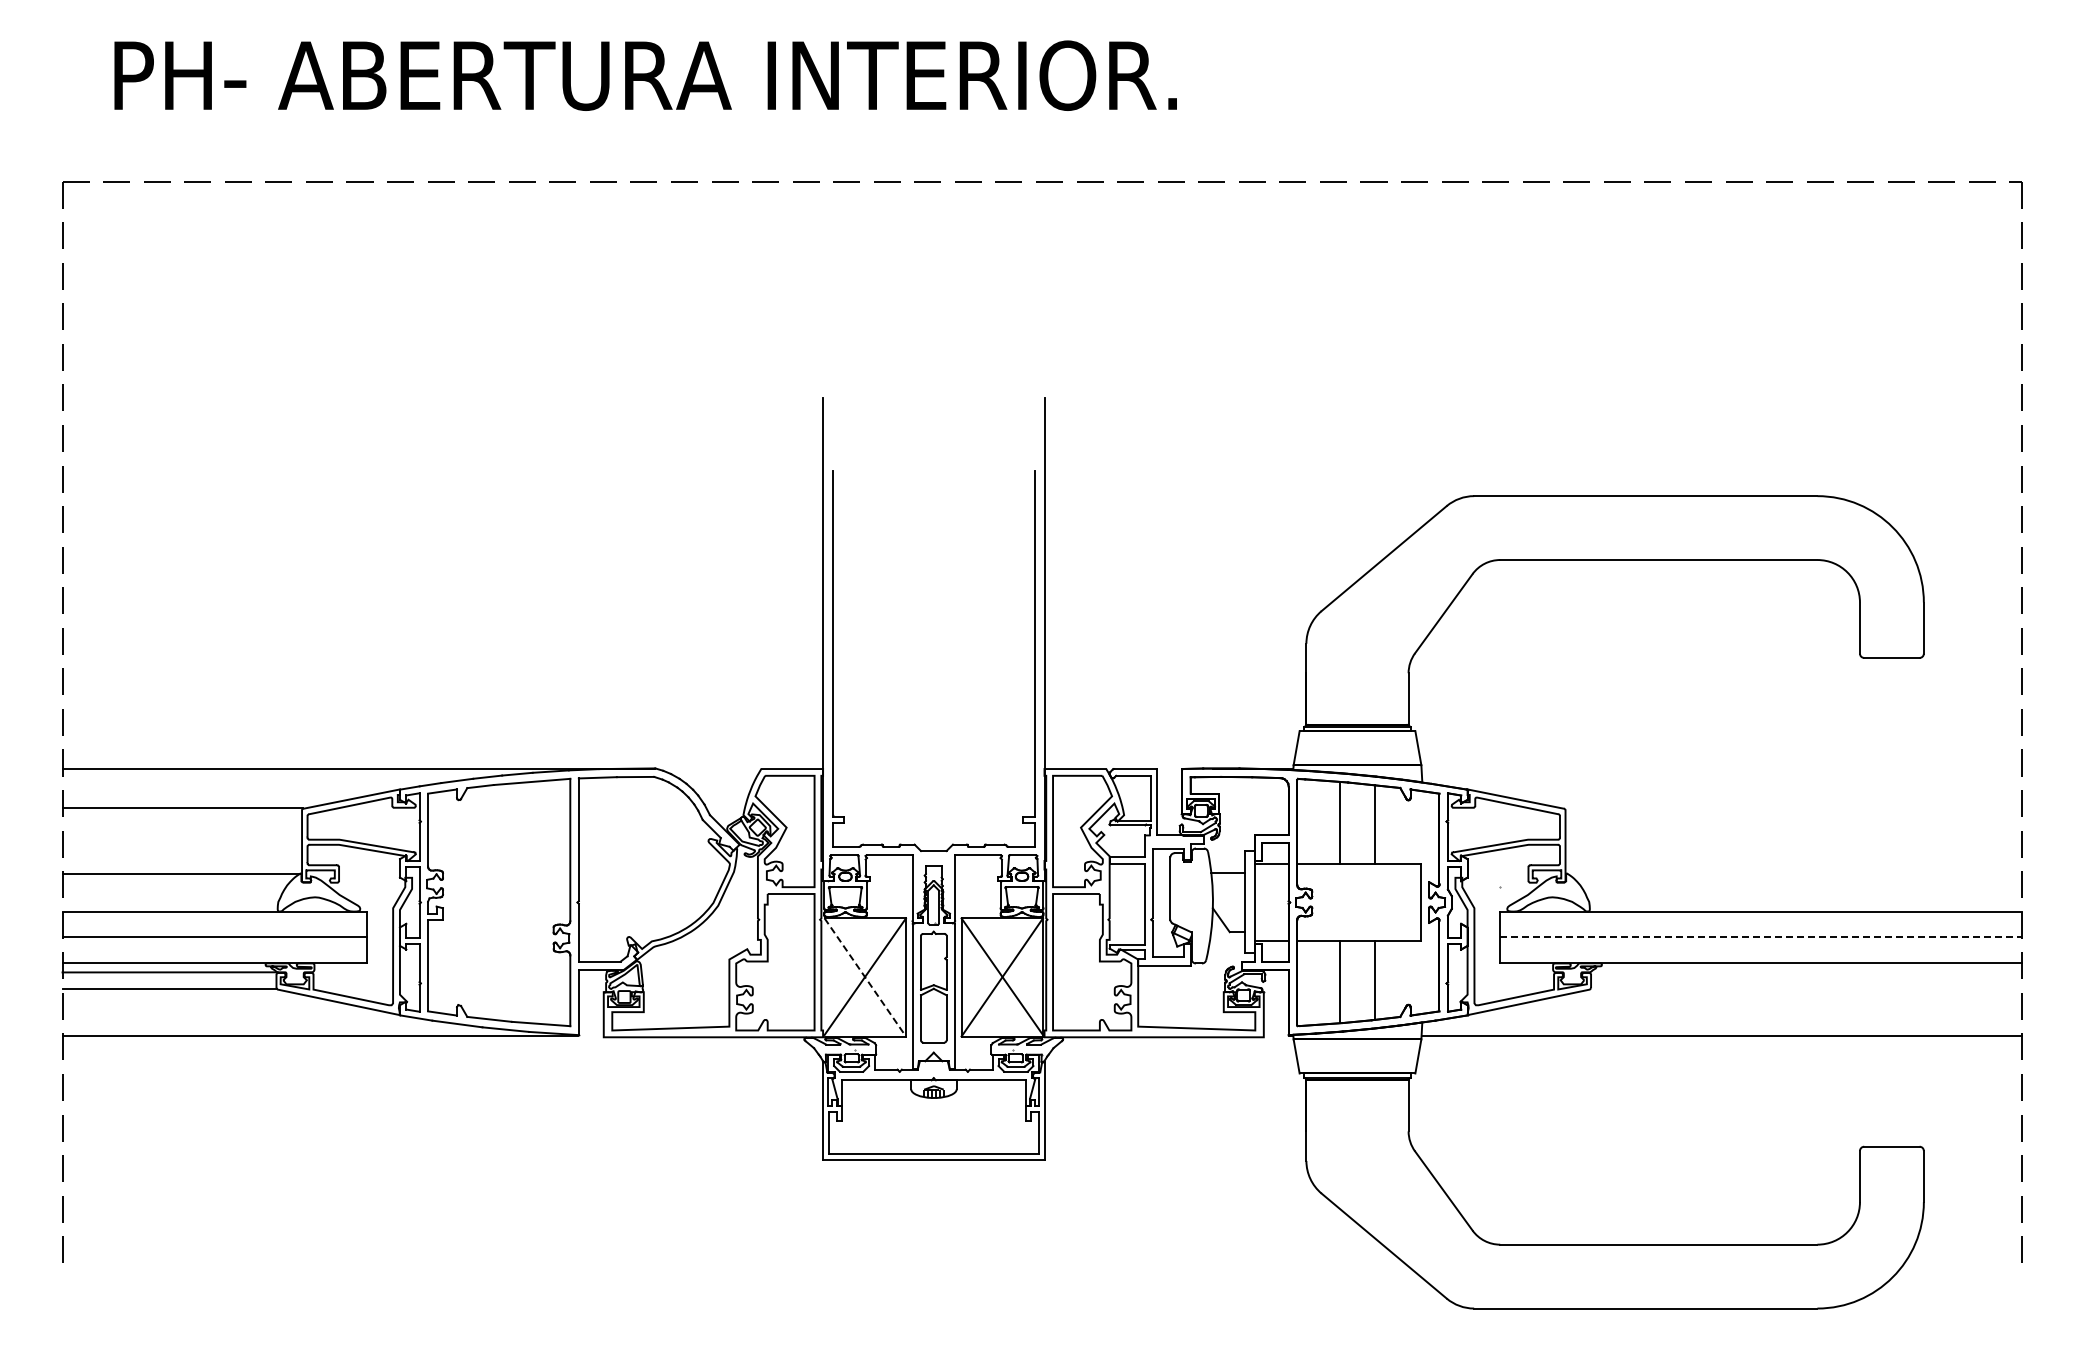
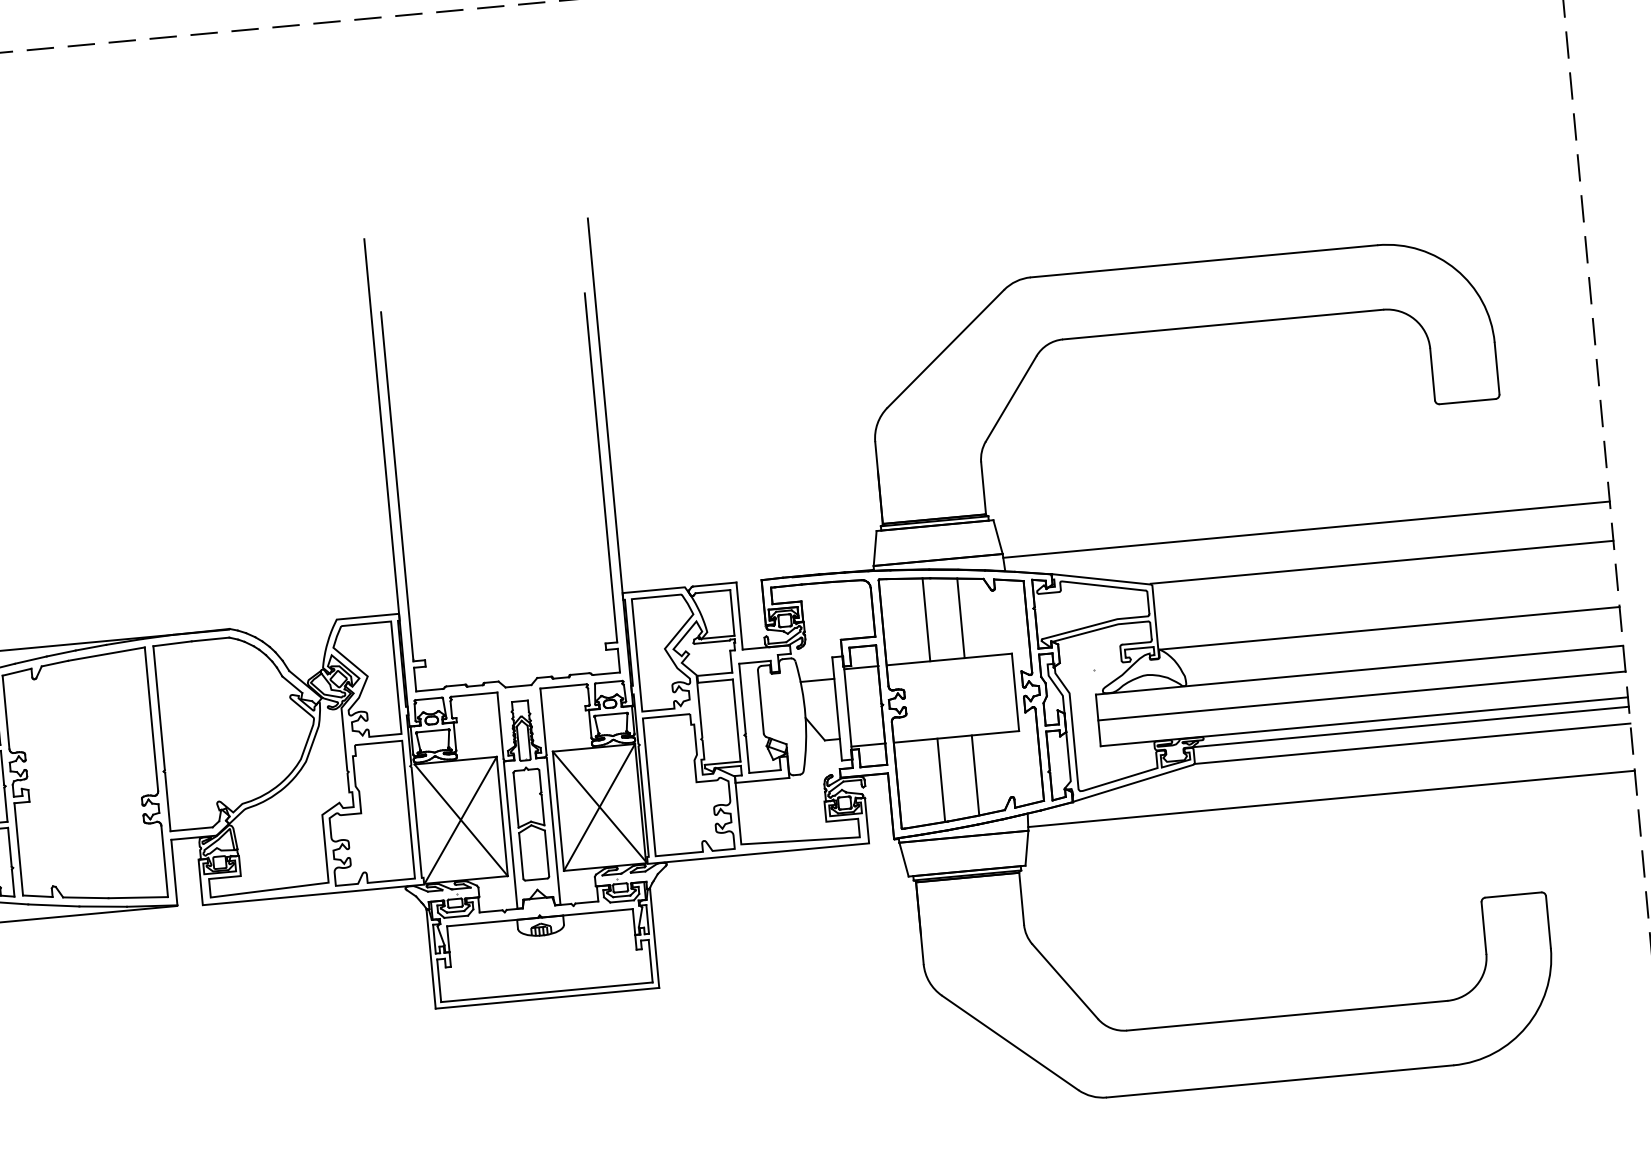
line: (1721, 769) -> (1306, 530), added
line: (1793, 807) -> (1382, 561), added
line: (1794, 873) -> (1389, 628), added
line: (1761, 937) -> (1362, 696), dashed -> solid
line: (1806, 972) -> (1410, 727), added
line: (865, 977) -> (461, 820), dashed -> solid
line: (1806, 988) -> (1412, 743), added

